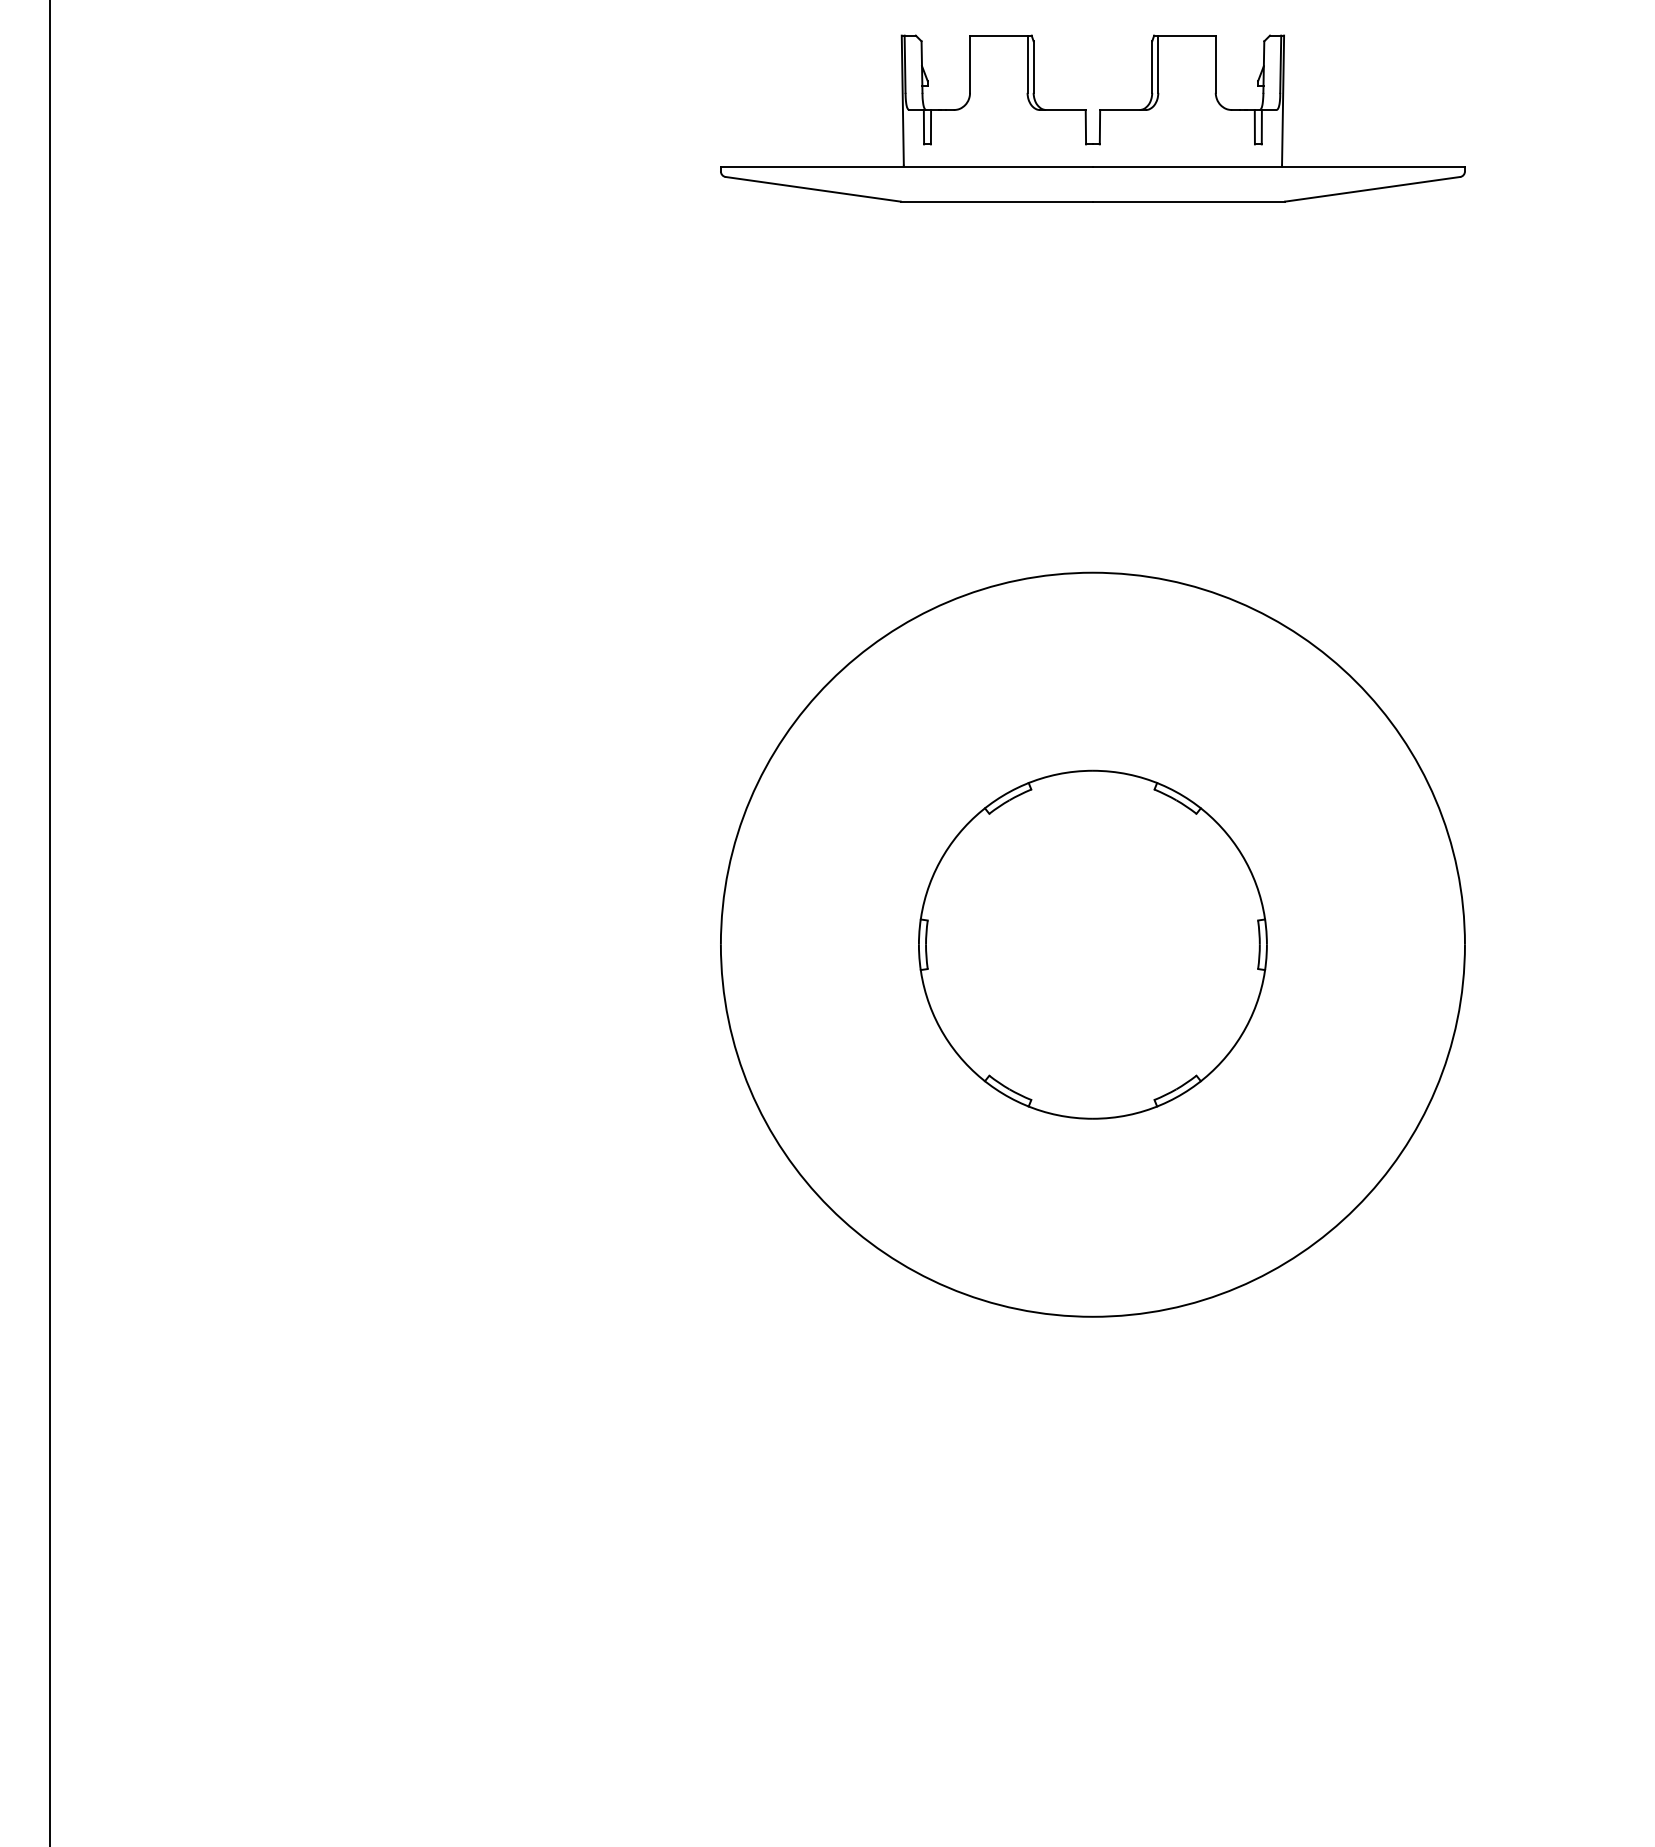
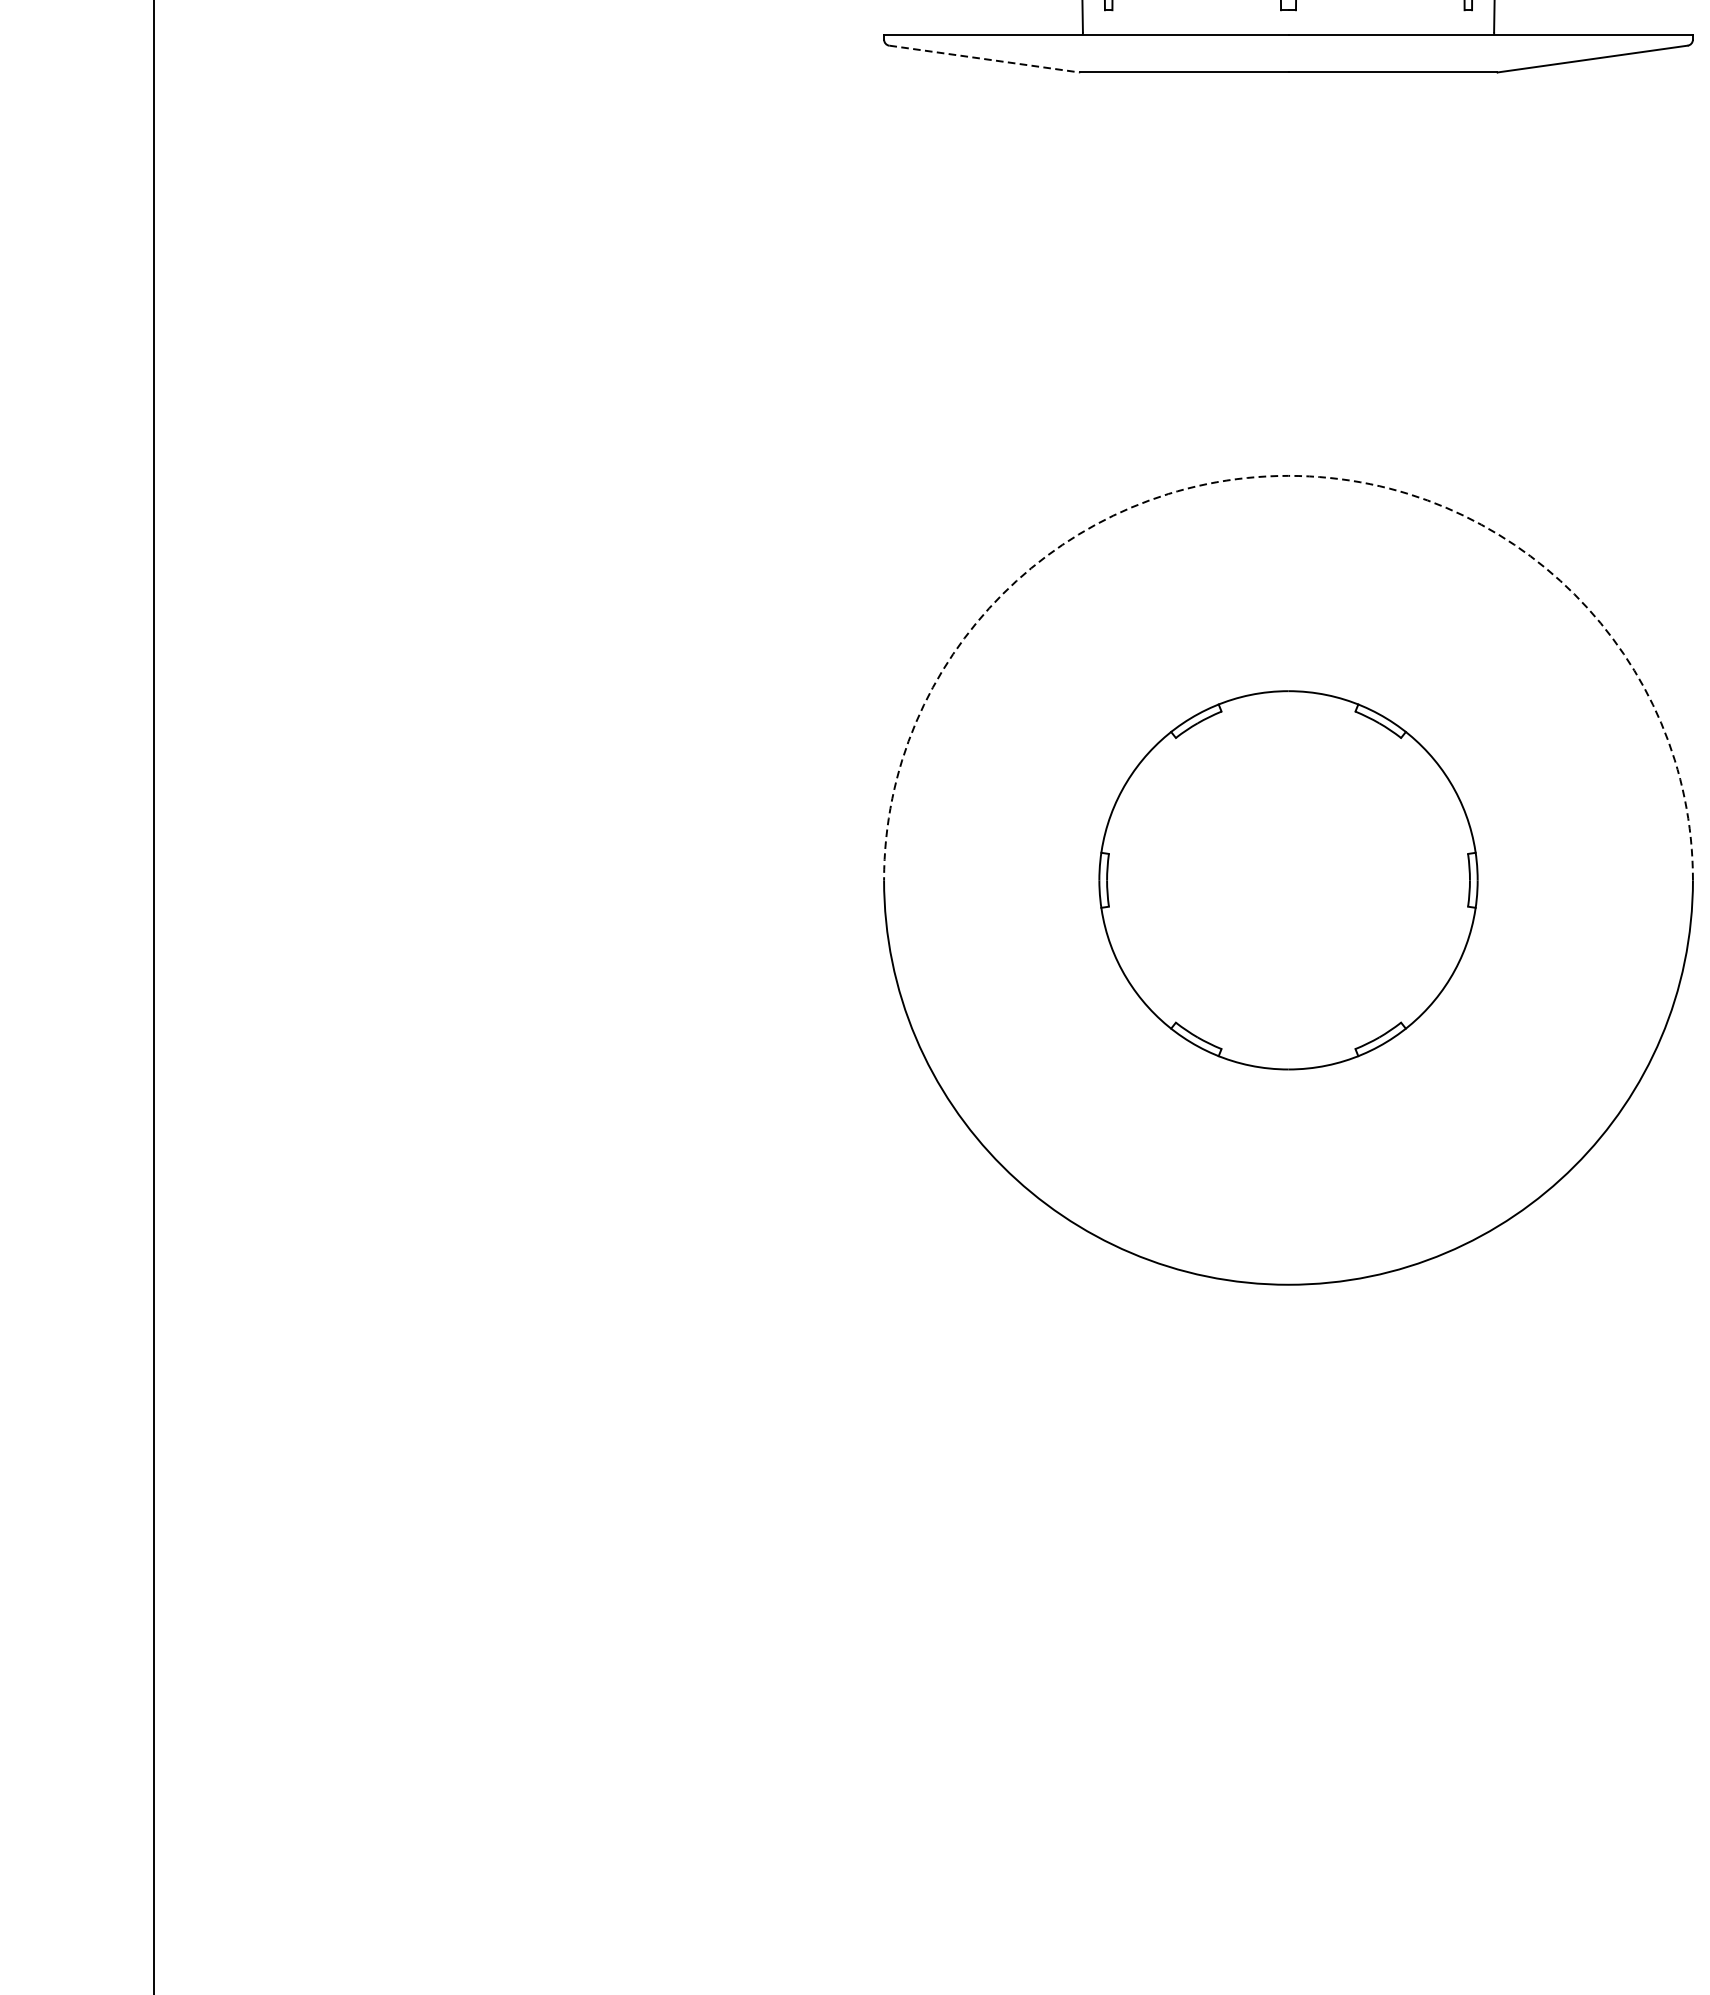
line: (813, 189) -> (984, 59), solid -> dashed
arc: (1092, 572) -> (1288, 475), solid -> dashed

